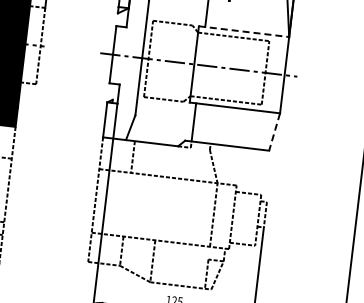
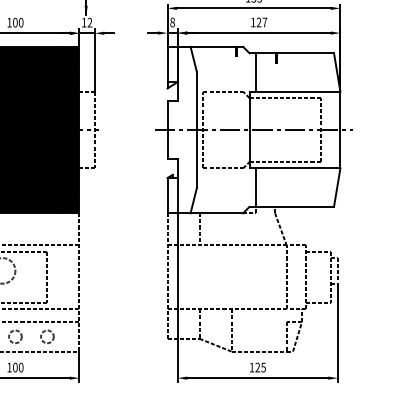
line: (244, 31) -> (295, 91), dashed -> solid
line: (274, 132) -> (337, 188), dashed -> solid

